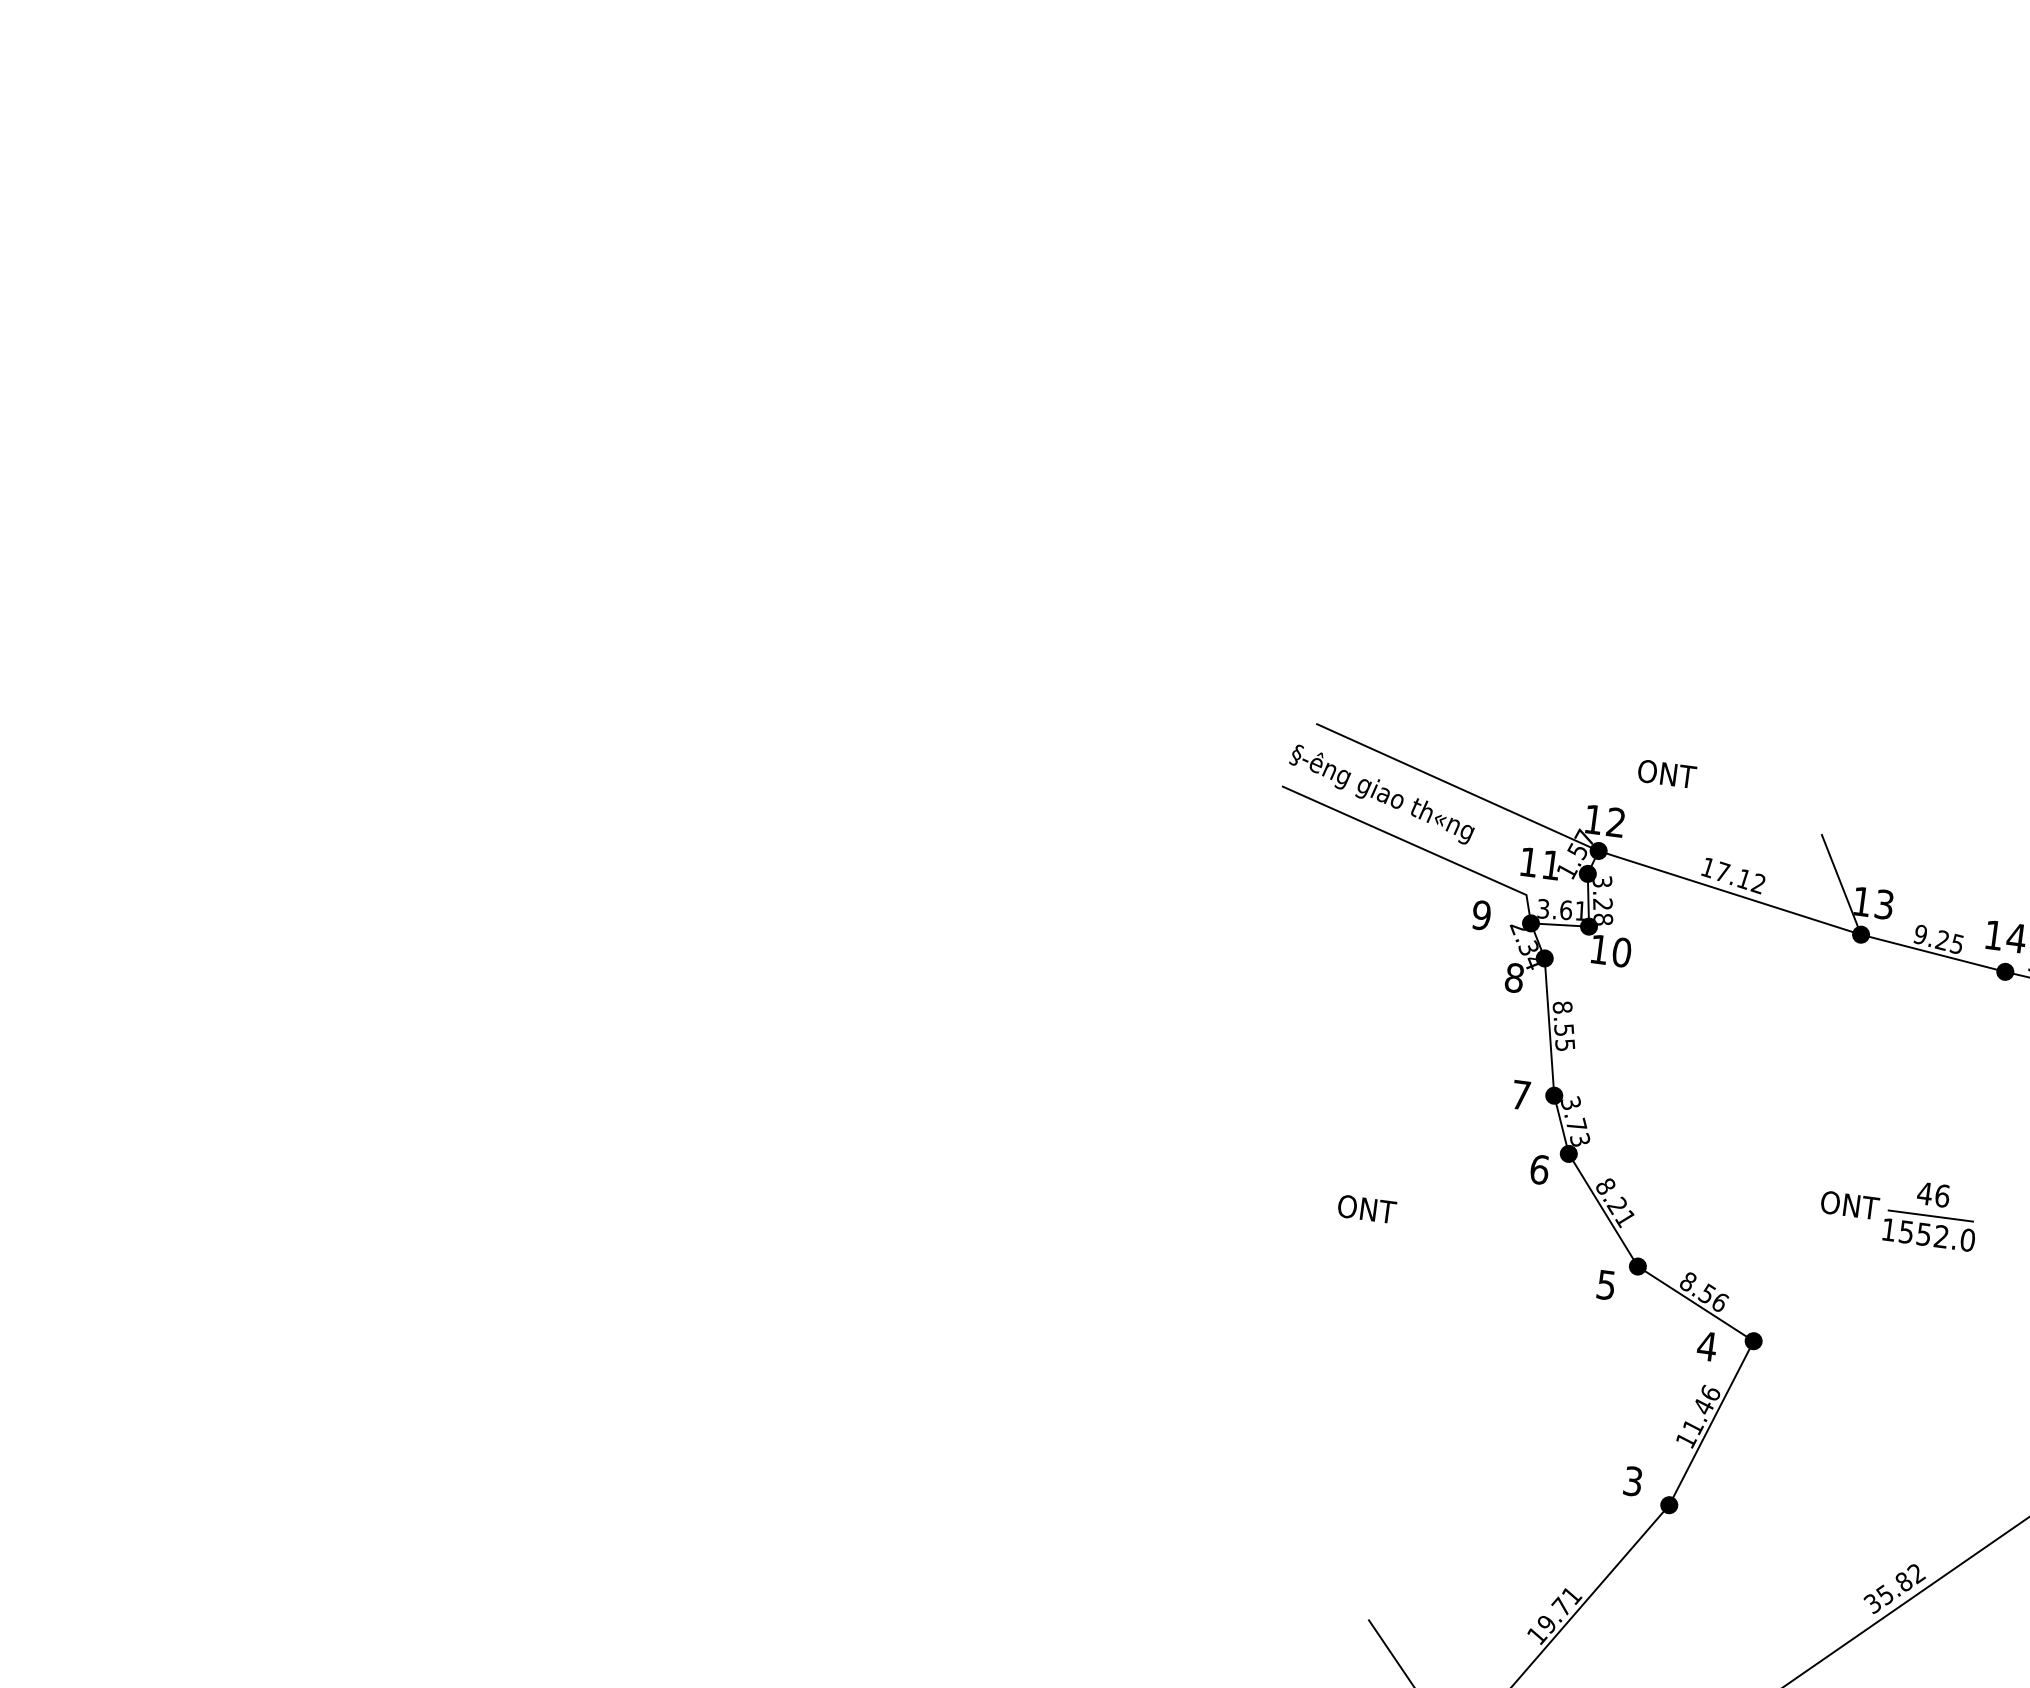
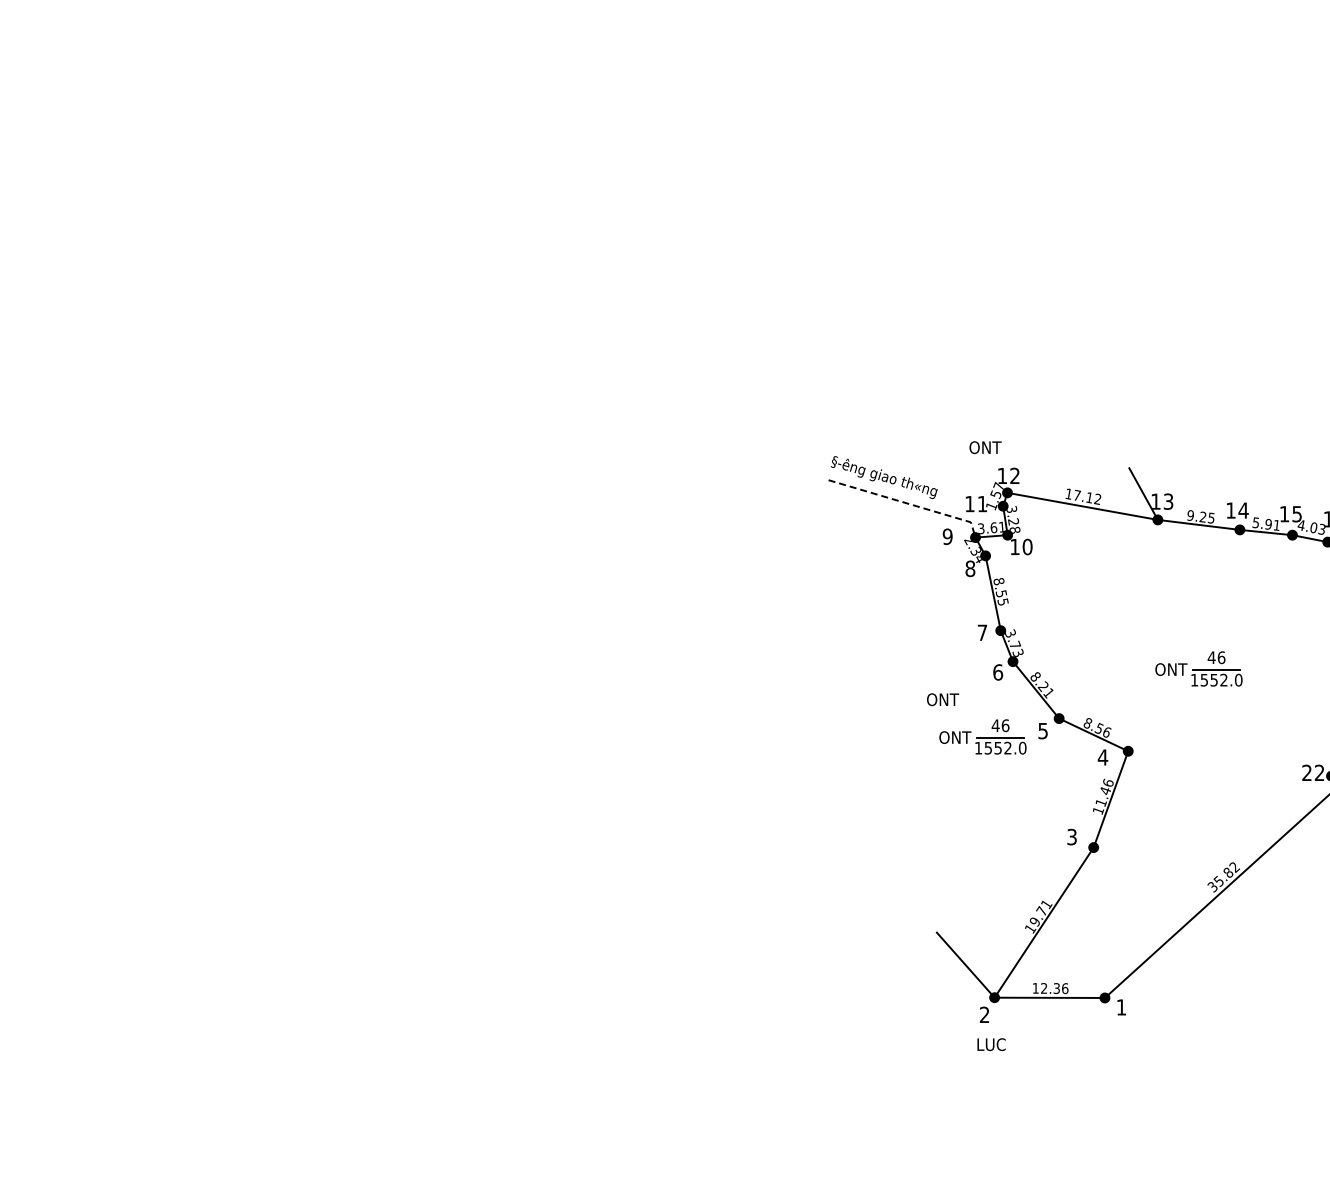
text: (1667, 773) -> (985, 447), moved
line: (1458, 786) -> (925, 467), removed
line: (1417, 846) -> (907, 503), solid -> dashed
text: (1367, 1209) -> (943, 699), moved
part: (1496, 1280) -> (982, 736), added

